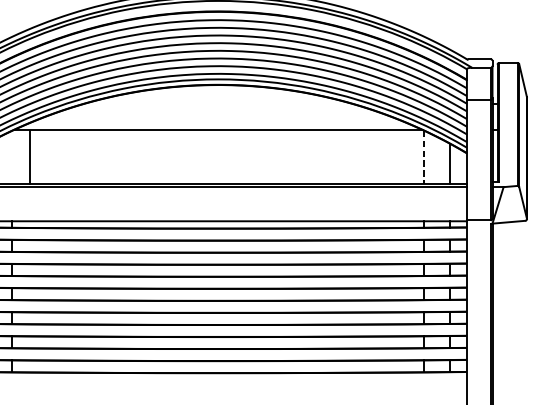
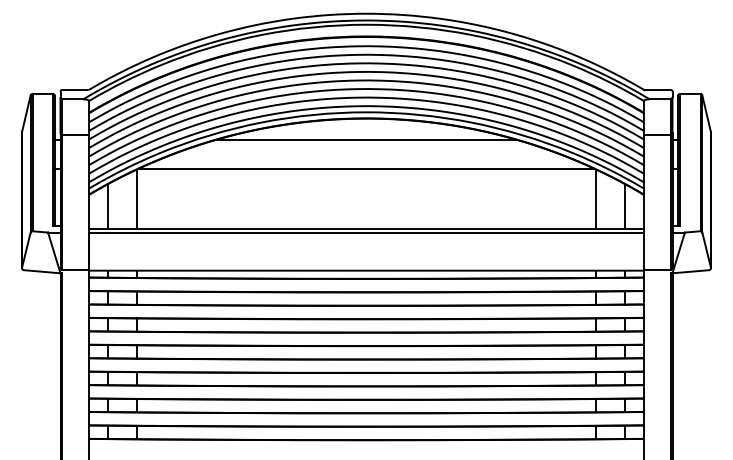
line: (217, 104) -> (365, 140), added
line: (30, 157) -> (136, 199), moved
line: (424, 157) -> (596, 199), dashed -> solid

